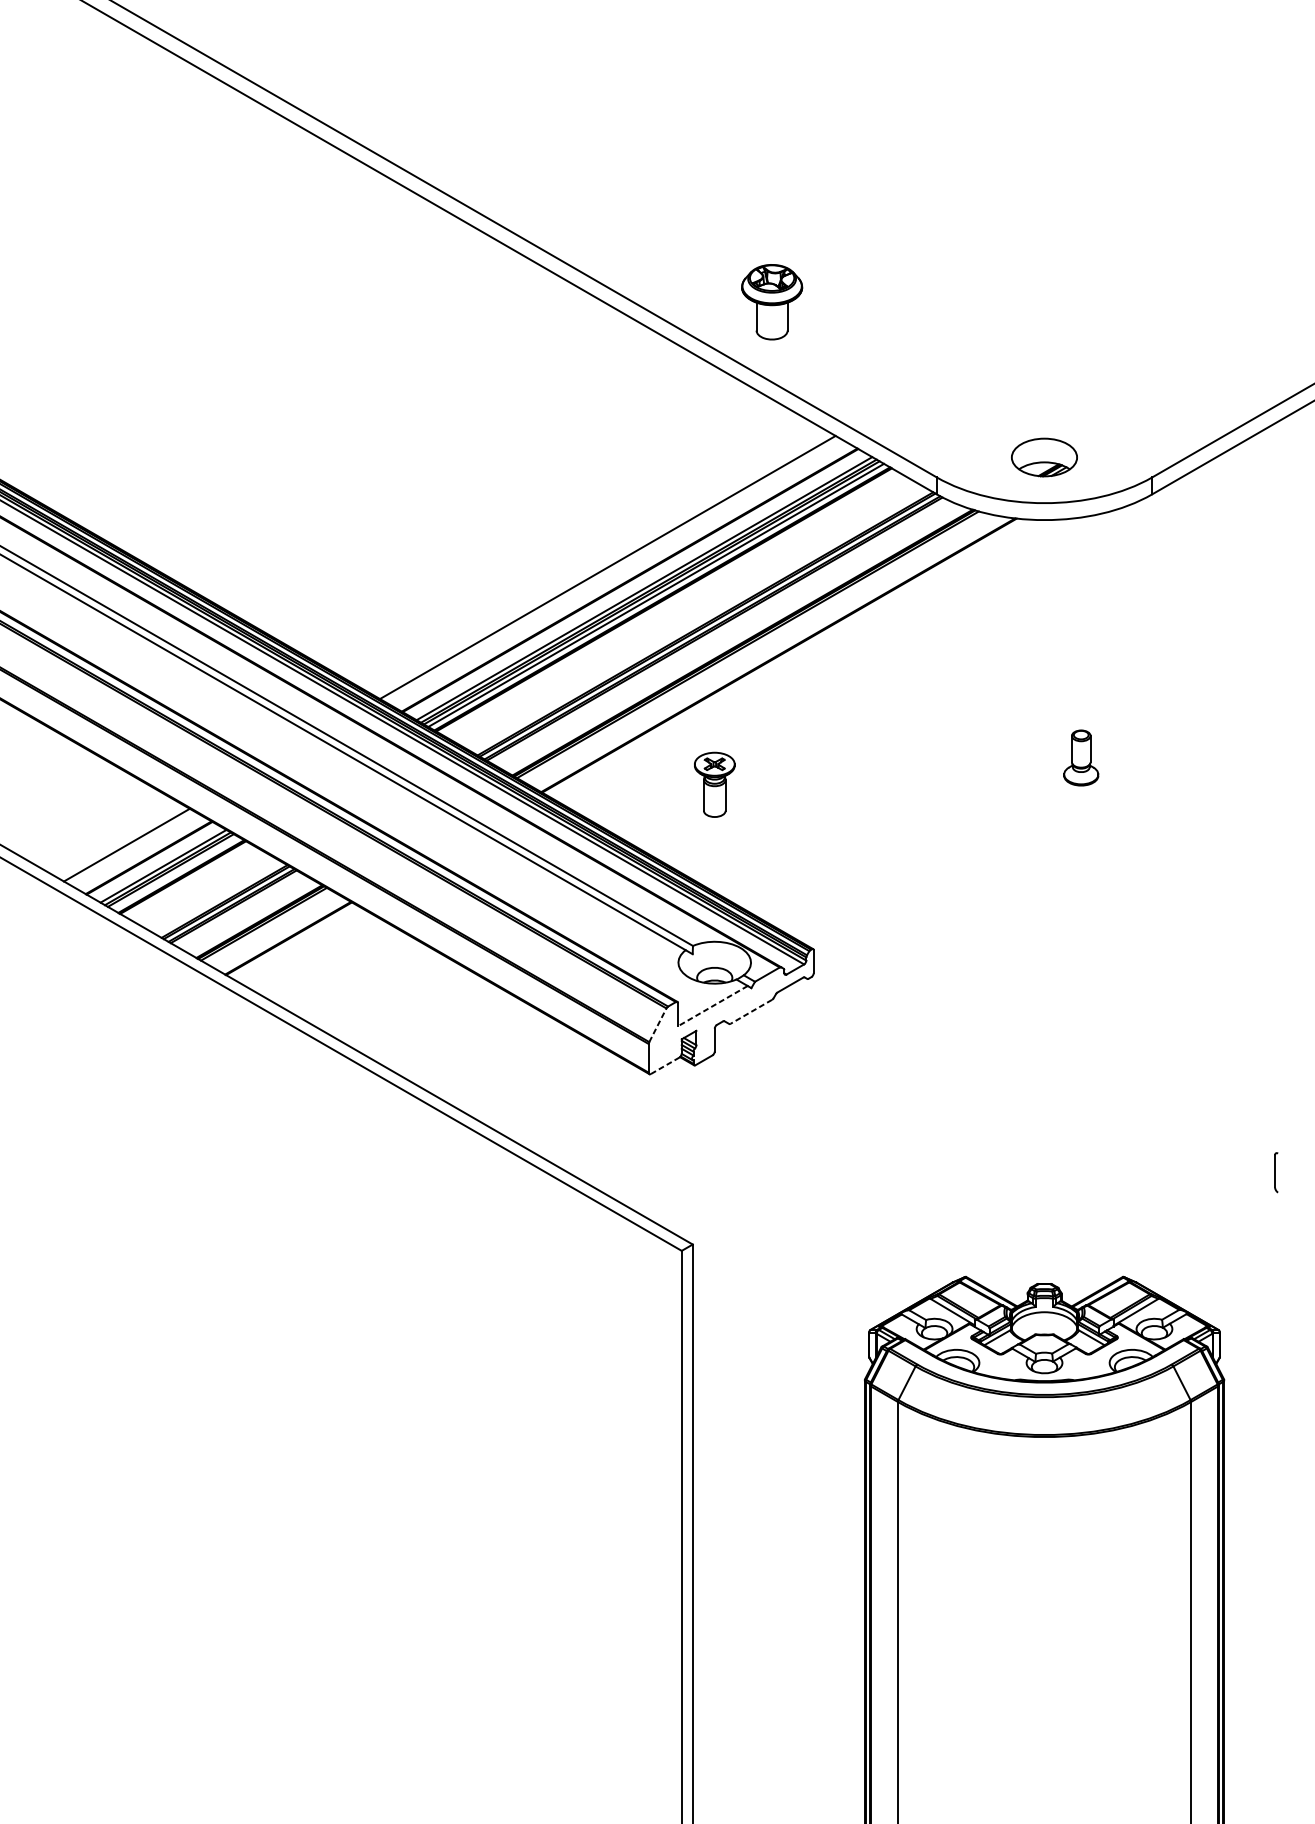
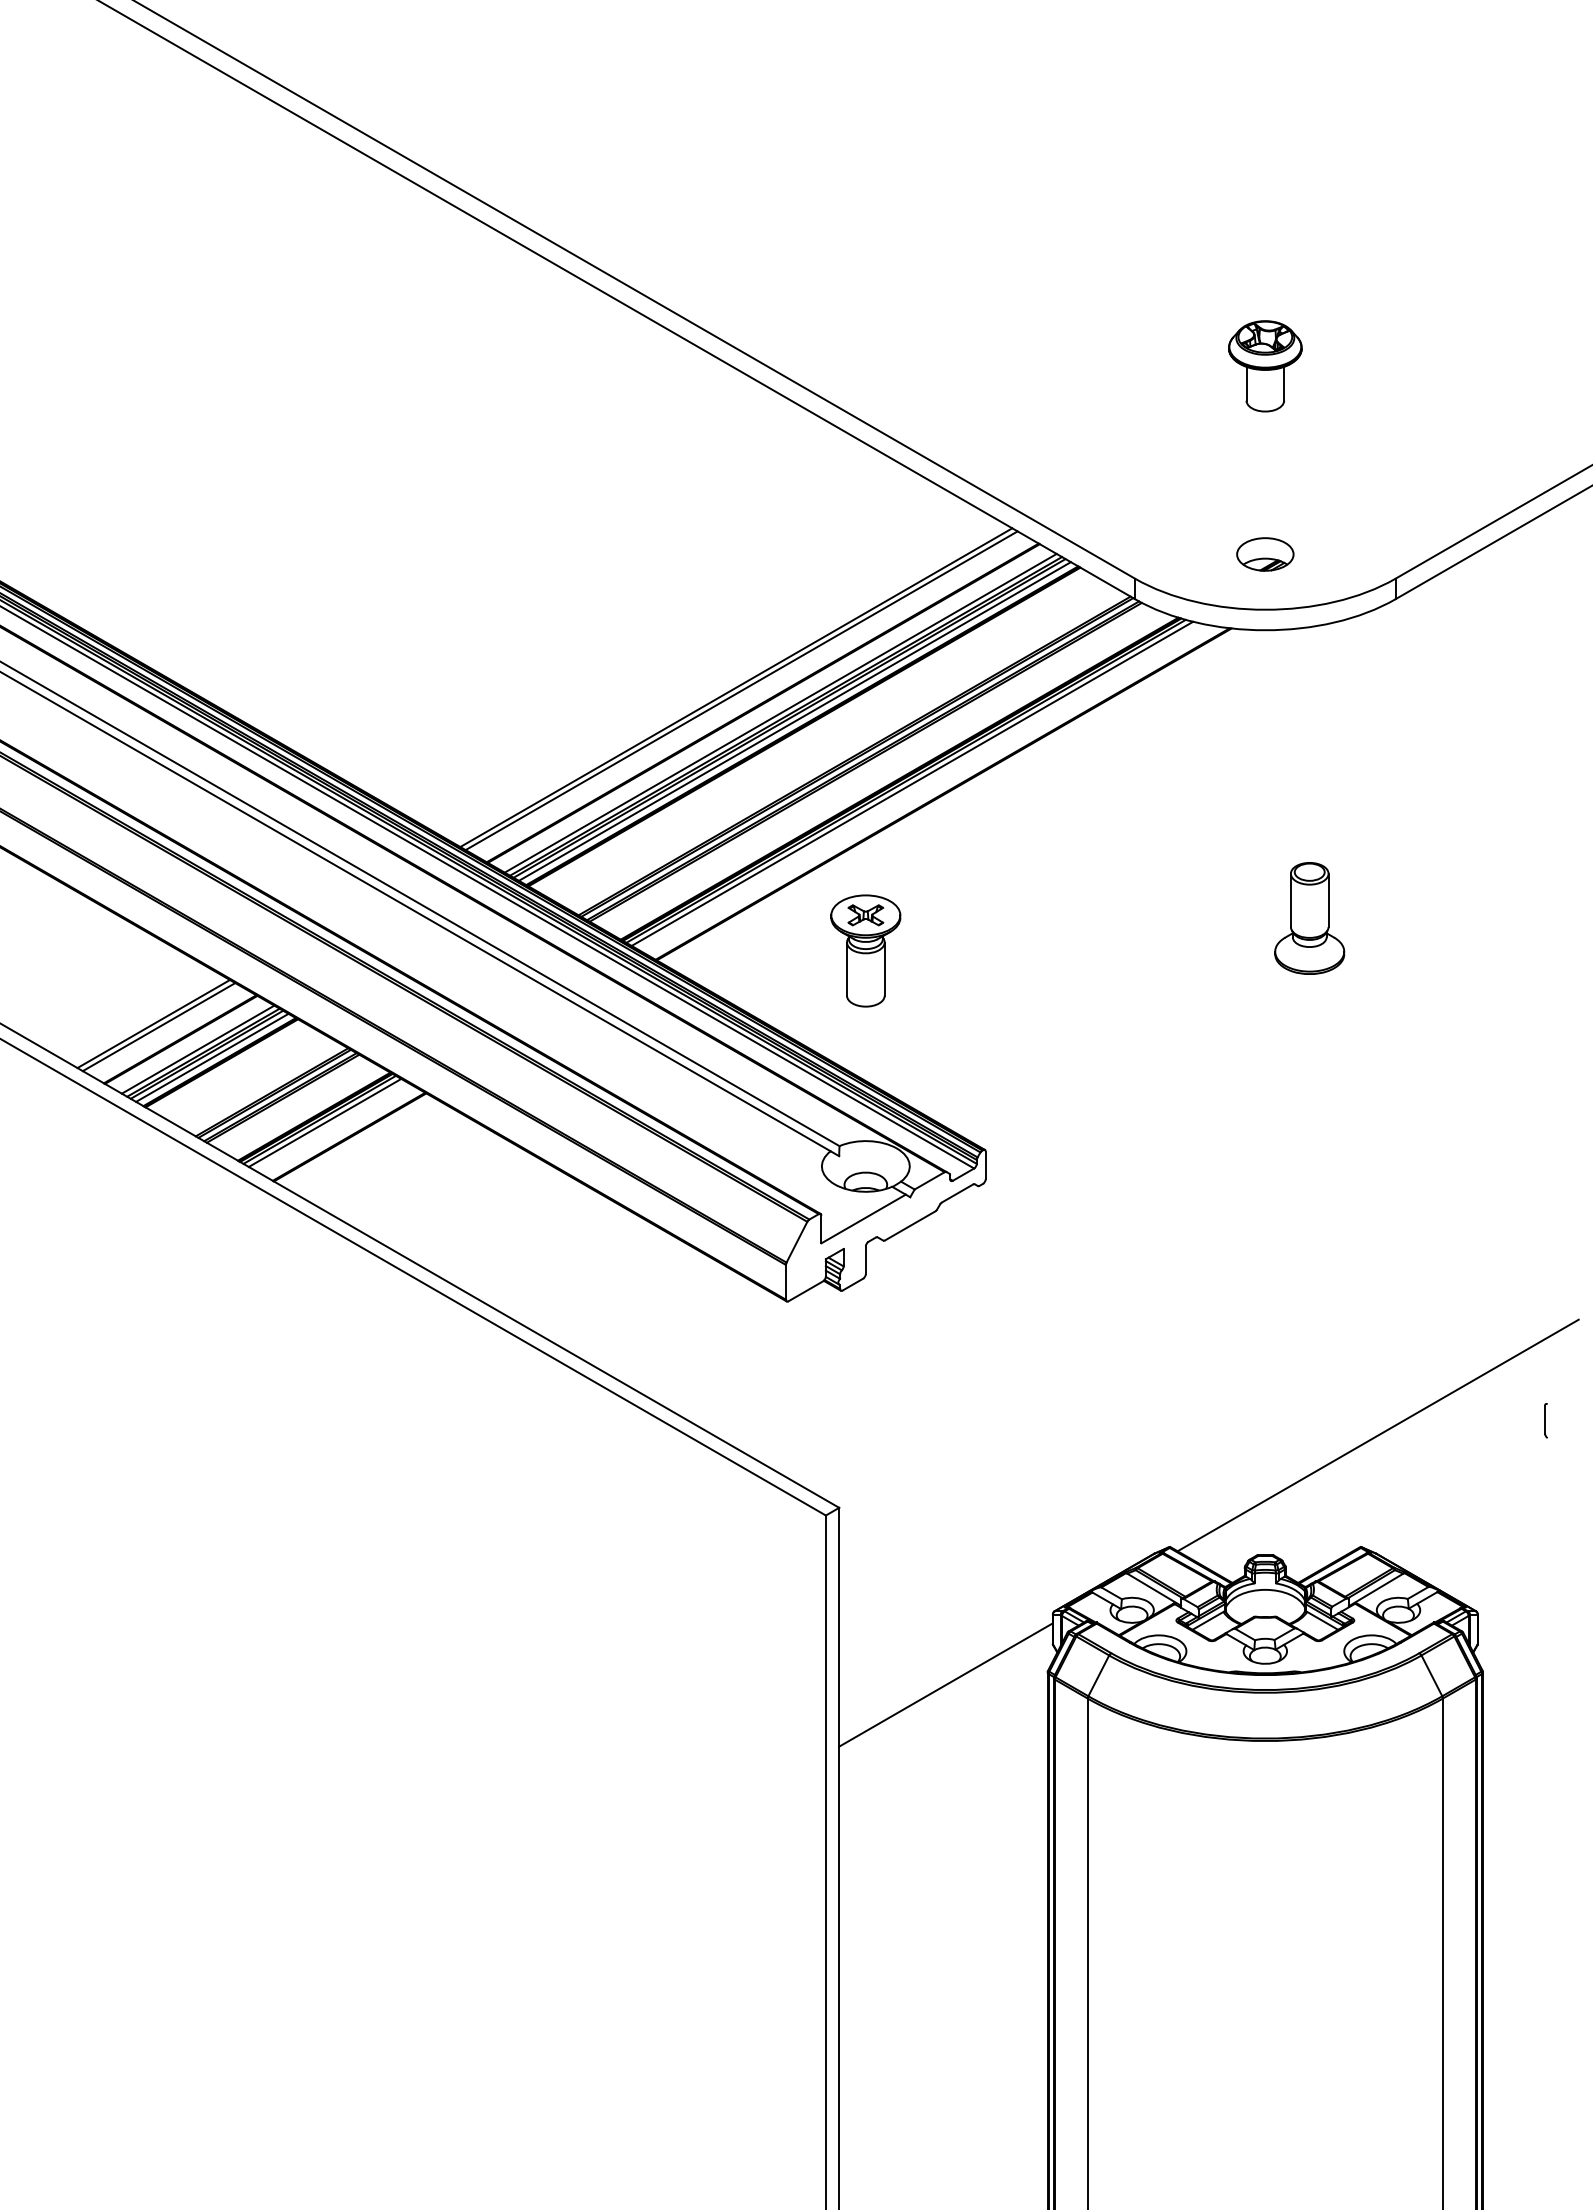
part: (772, 302) -> (1265, 366), moved
part: (1044, 457) -> (1265, 554), size x0.71
line: (612, 569) -> (741, 690), added
line: (753, 646) -> (912, 783), added
part: (1080, 758) -> (1309, 918), size x1.67
part: (714, 784) -> (865, 950), size x1.43
line: (130, 848) -> (158, 1027), added
line: (175, 872) -> (212, 1057), added
line: (267, 926) -> (324, 1122), added
line: (712, 1006) -> (863, 1219), dashed -> solid
line: (751, 1011) -> (910, 1225), dashed -> solid
line: (657, 1025) -> (796, 1242), dashed -> solid
line: (664, 1065) -> (805, 1291), dashed -> solid
part: (1275, 1172) -> (1545, 1420), size x0.71
line: (1137, 1184) -> (1377, 1435), added
line: (780, 1390) -> (945, 1684), added

